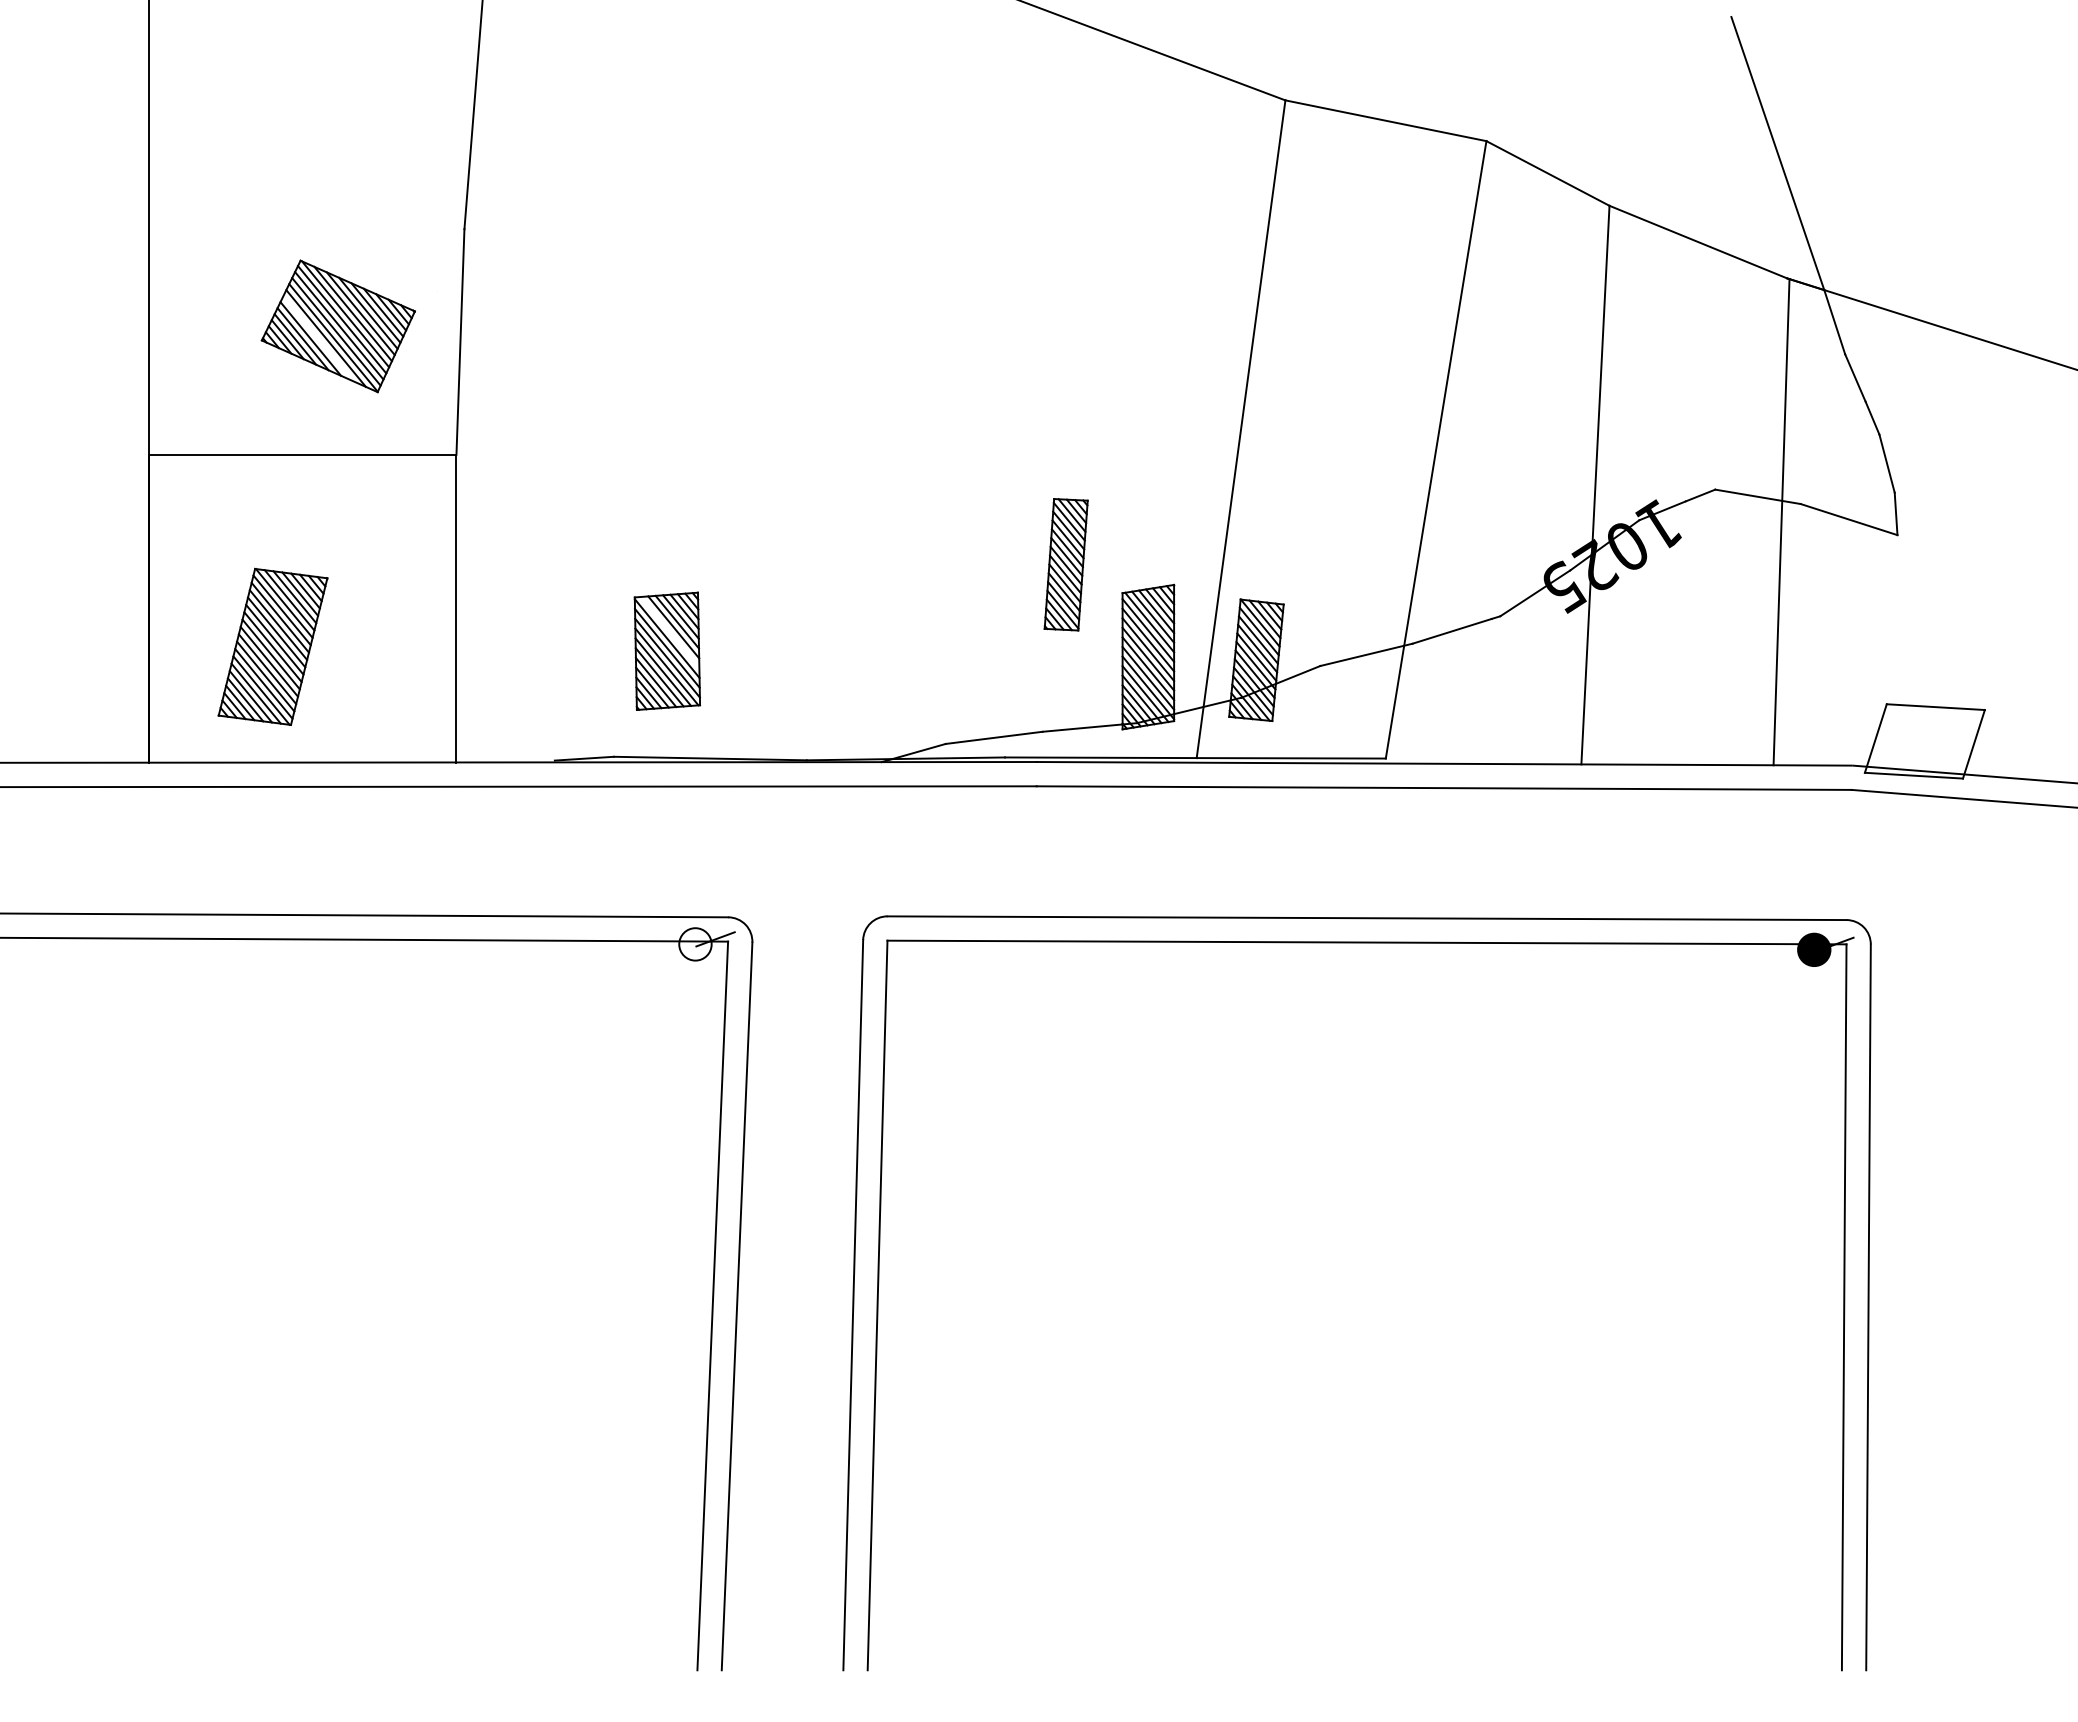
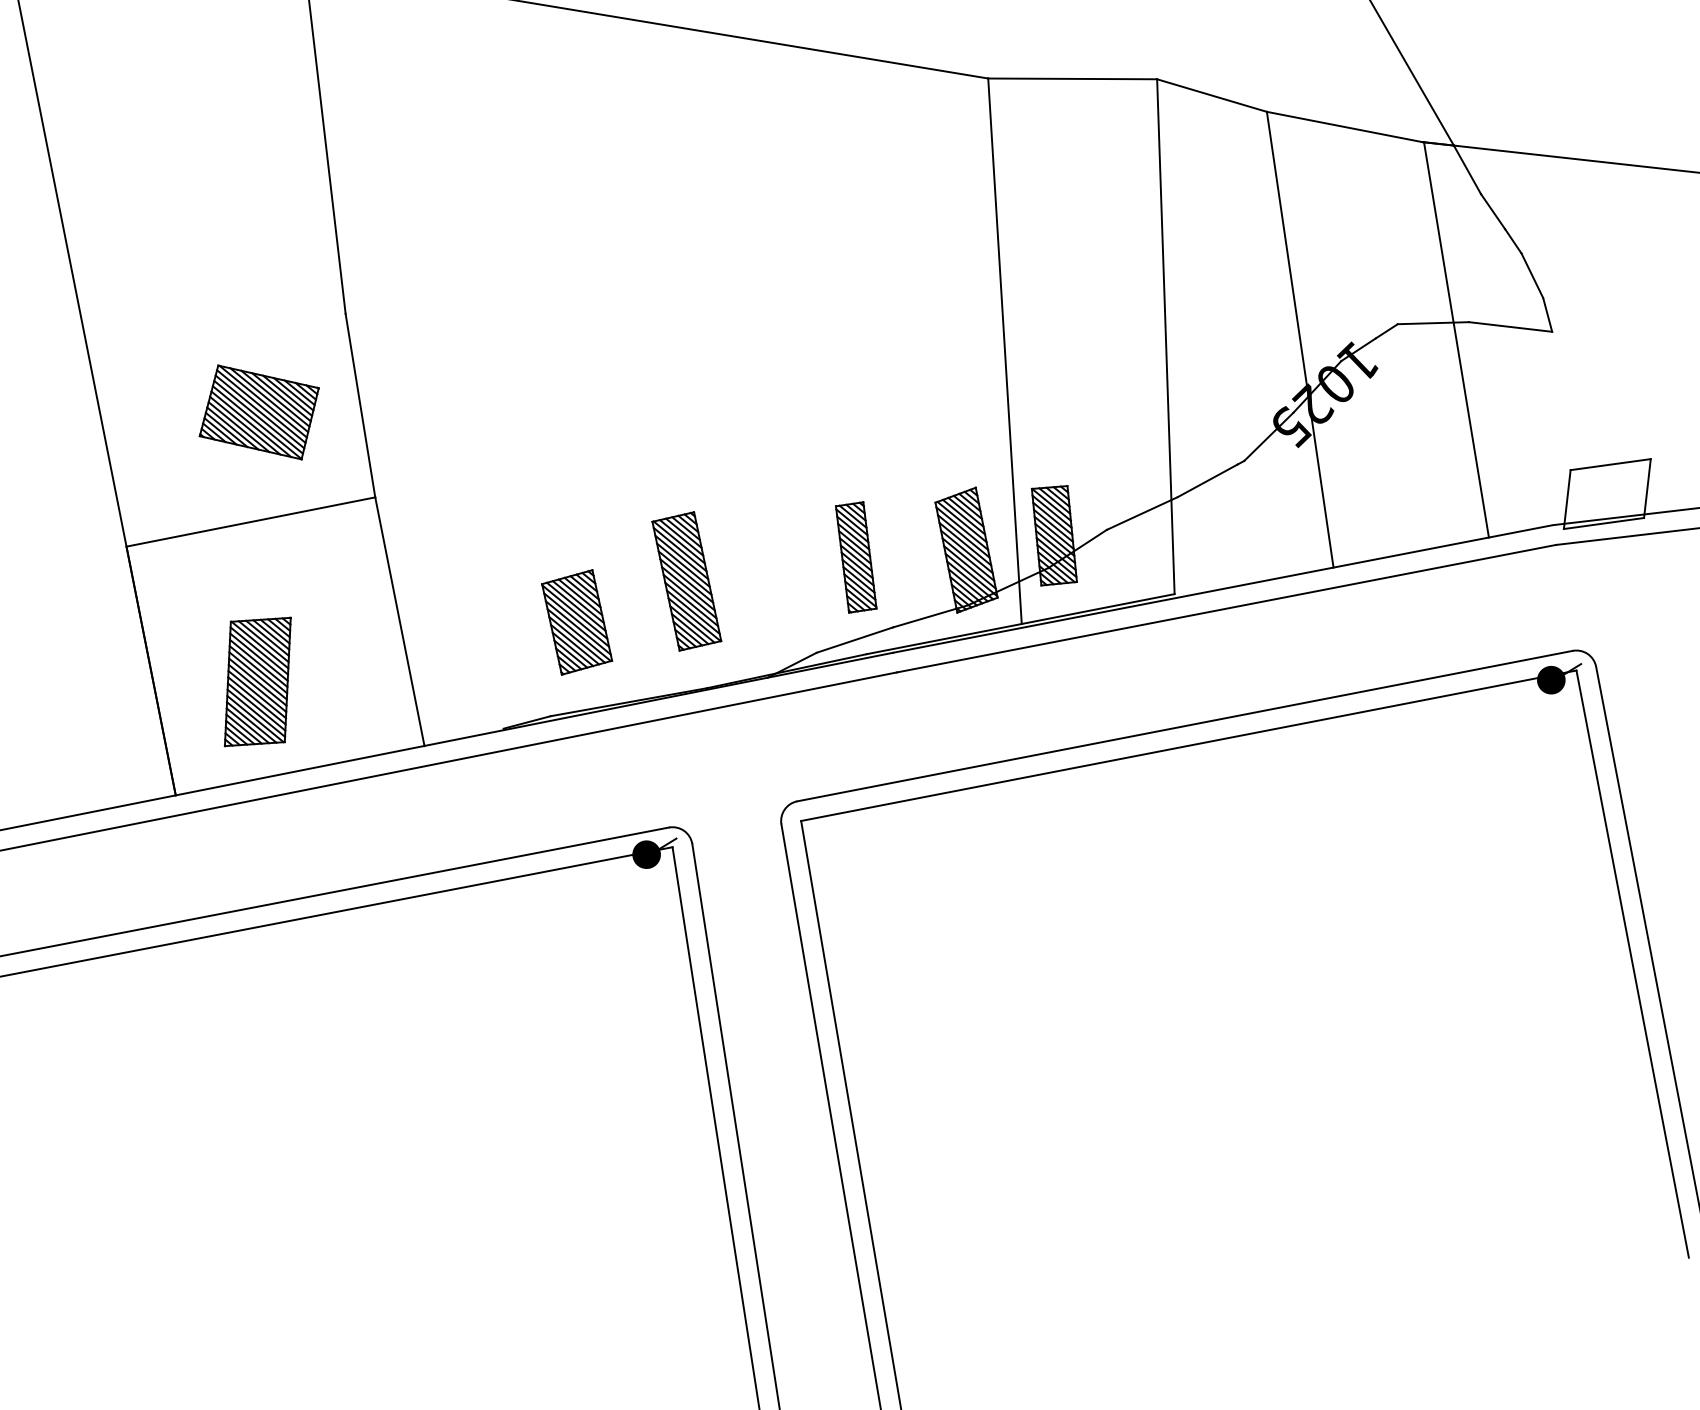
line: (318, 338) -> (245, 425), added
part: (1065, 564) -> (855, 557), moved
part: (807, 628) -> (686, 581), added
line: (669, 632) -> (575, 606), added
fill: (695, 944) -> (646, 854), added

